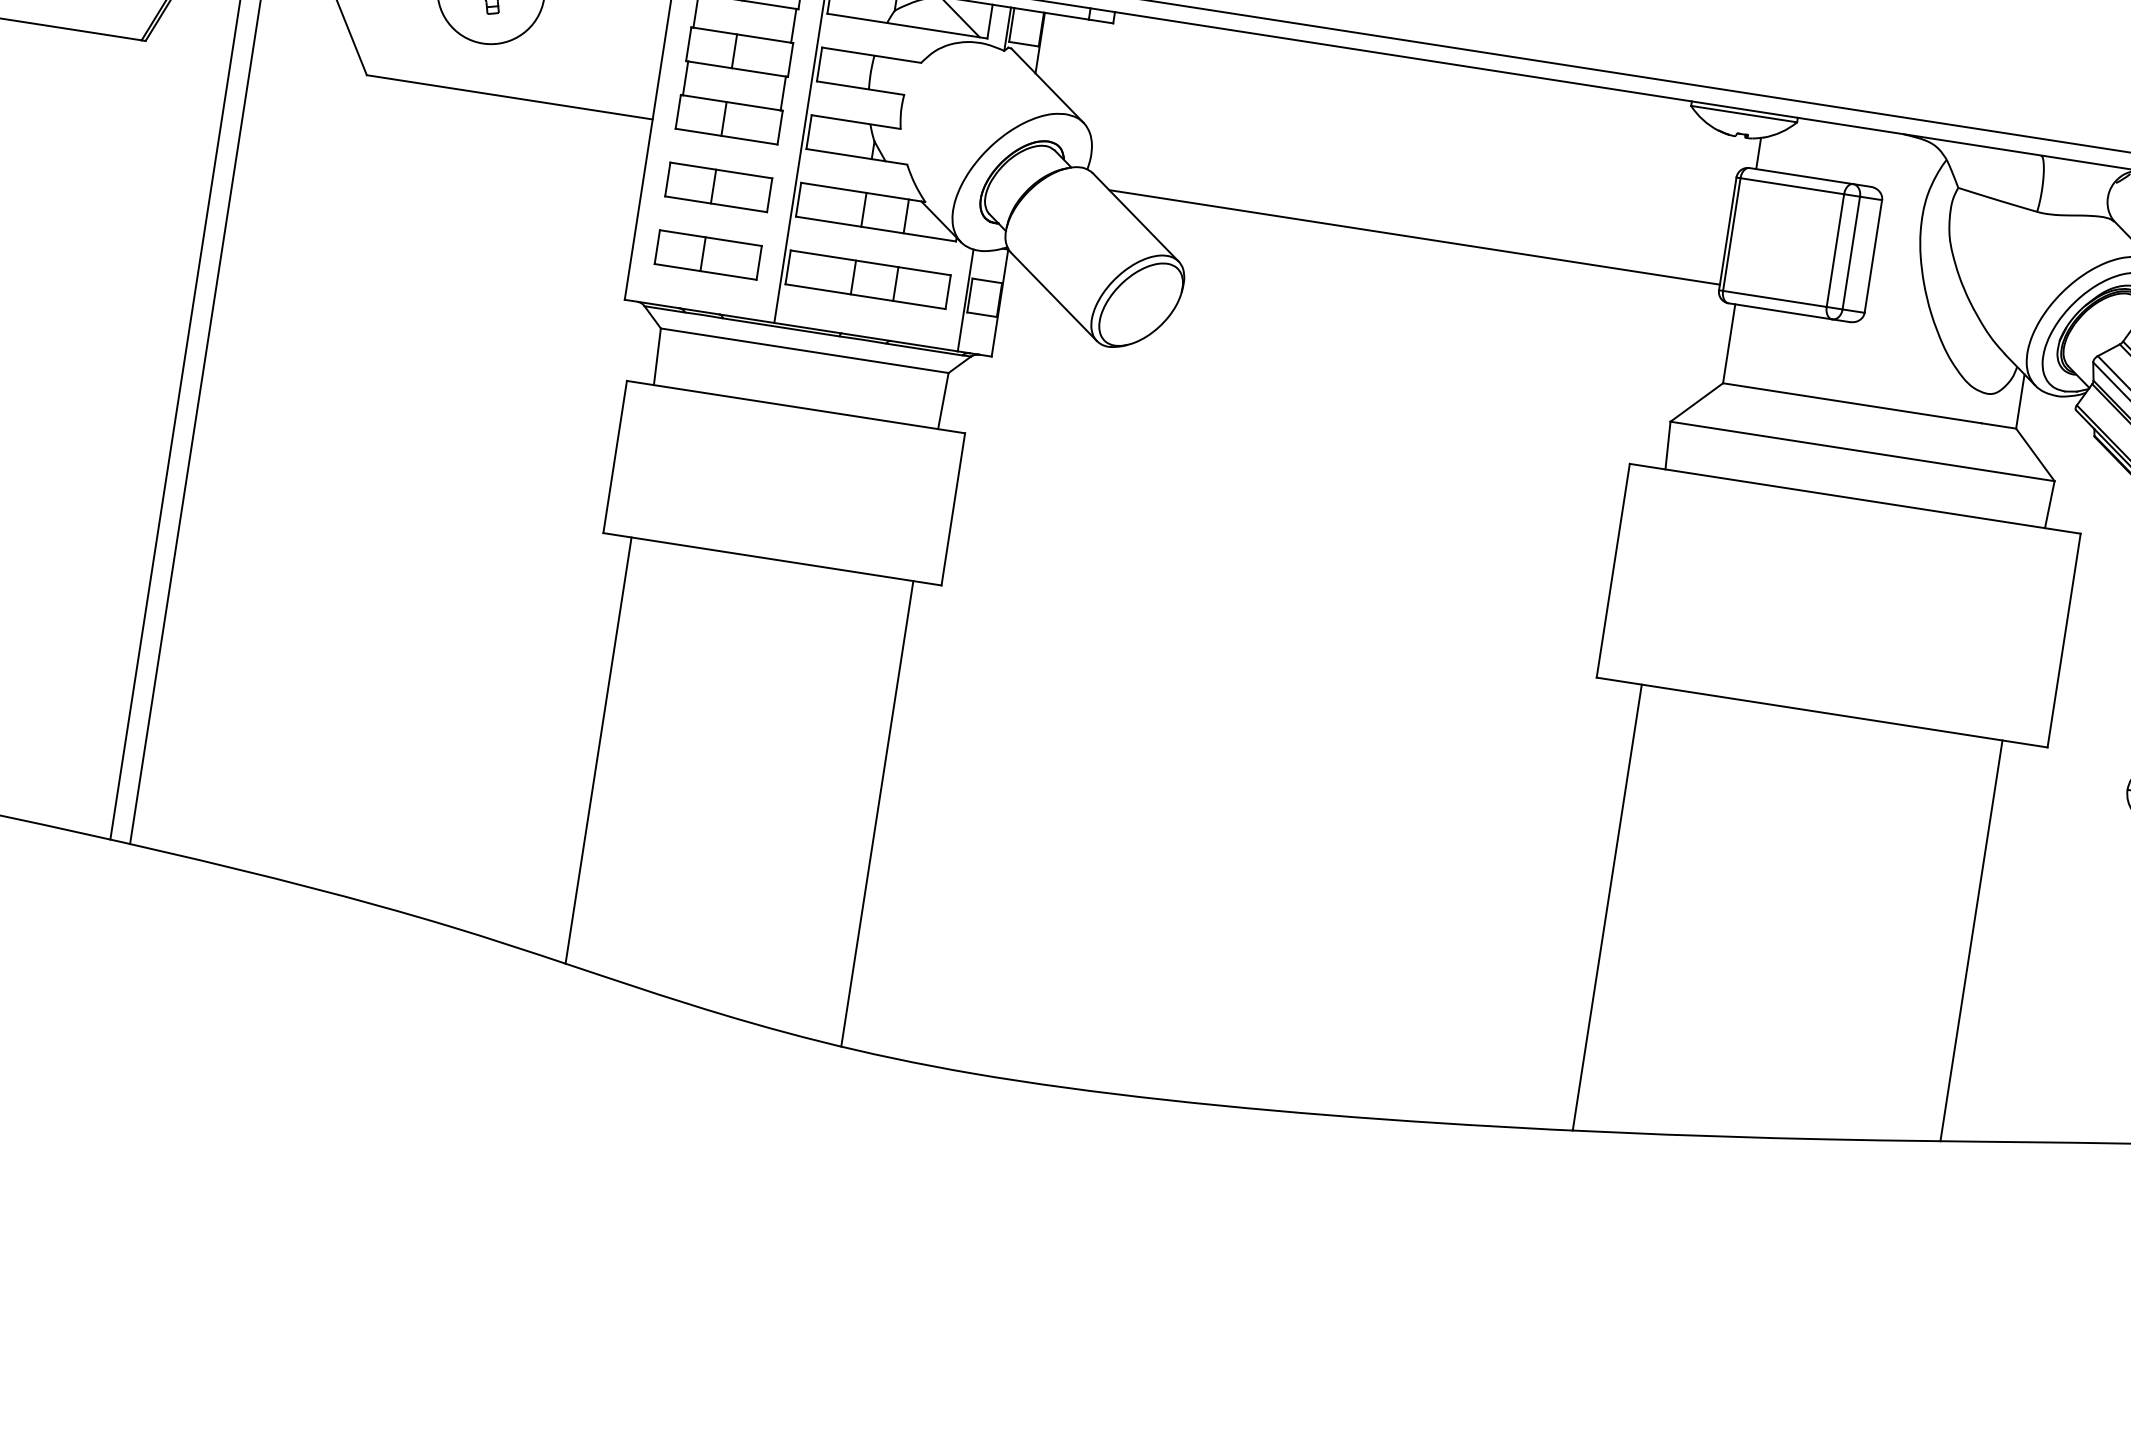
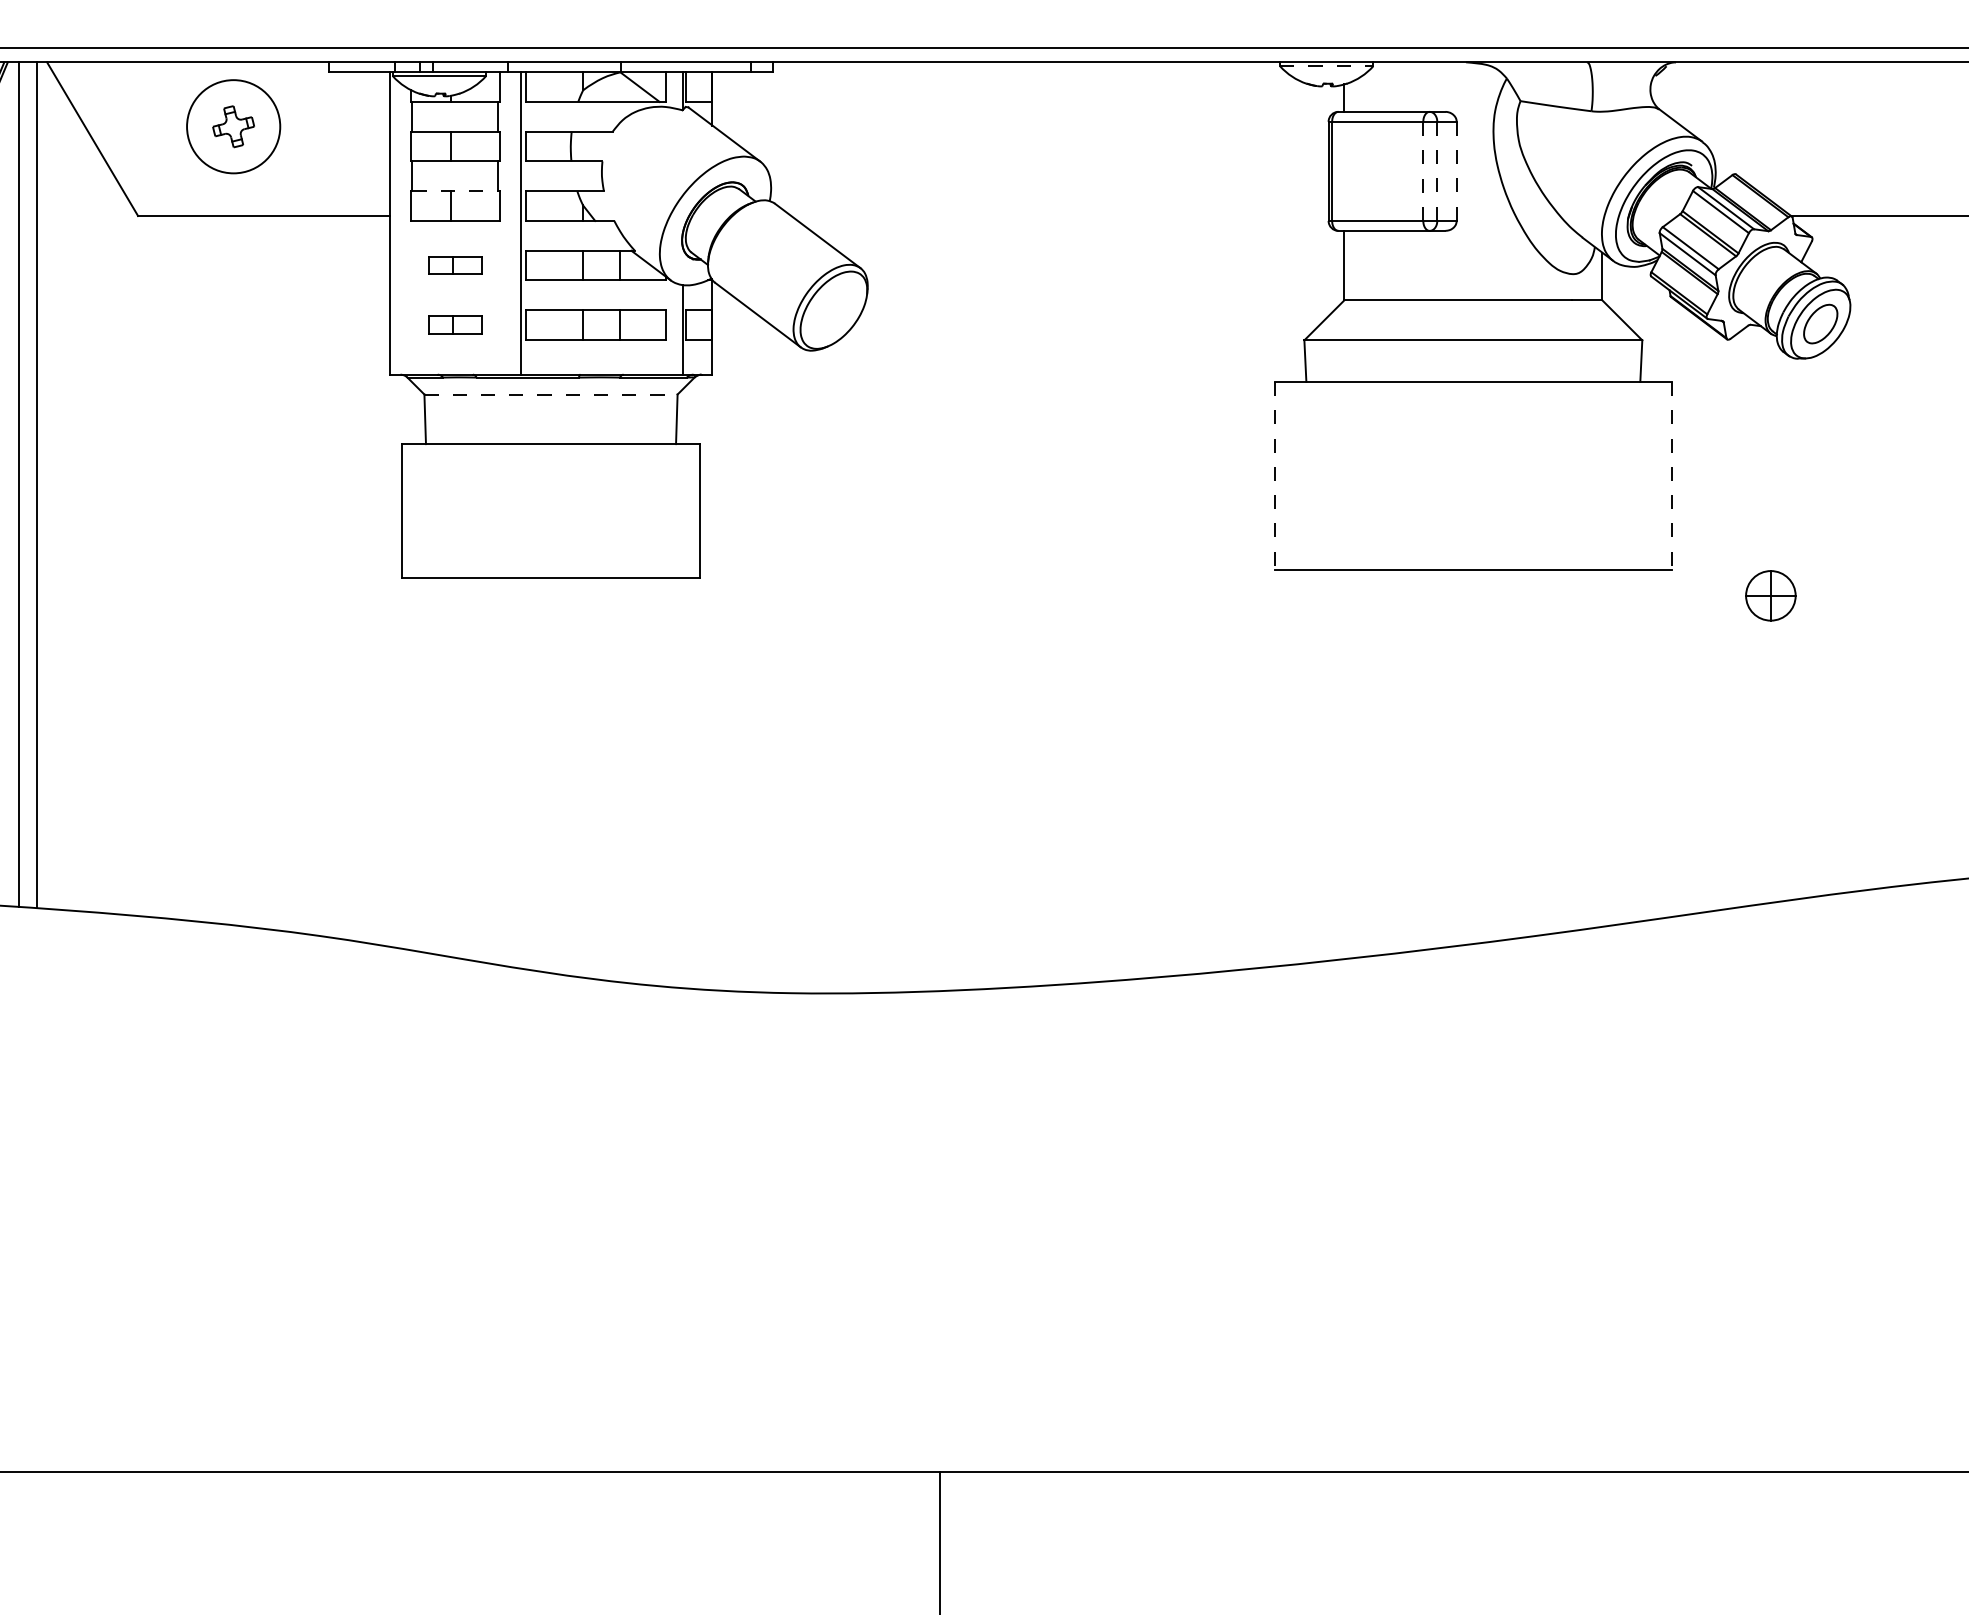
line: (731, 103) -> (455, 191), solid -> dashed
line: (1743, 114) -> (1326, 66), solid -> dashed
part: (718, 187) -> (455, 265), size x0.6
line: (1413, 237) -> (1059, 216), removed
line: (1835, 250) -> (1423, 171), solid -> dashed
line: (1851, 253) -> (1437, 171), solid -> dashed
part: (708, 254) -> (455, 324), size x0.6
line: (1873, 256) -> (1456, 171), solid -> dashed
line: (805, 350) -> (551, 394), solid -> dashed
line: (1613, 571) -> (1275, 476), solid -> dashed
line: (2063, 641) -> (1671, 476), solid -> dashed
line: (599, 750) -> (427, 765), removed
line: (876, 813) -> (674, 782), removed
line: (1607, 907) -> (1314, 766), removed
line: (1971, 941) -> (1632, 746), removed

